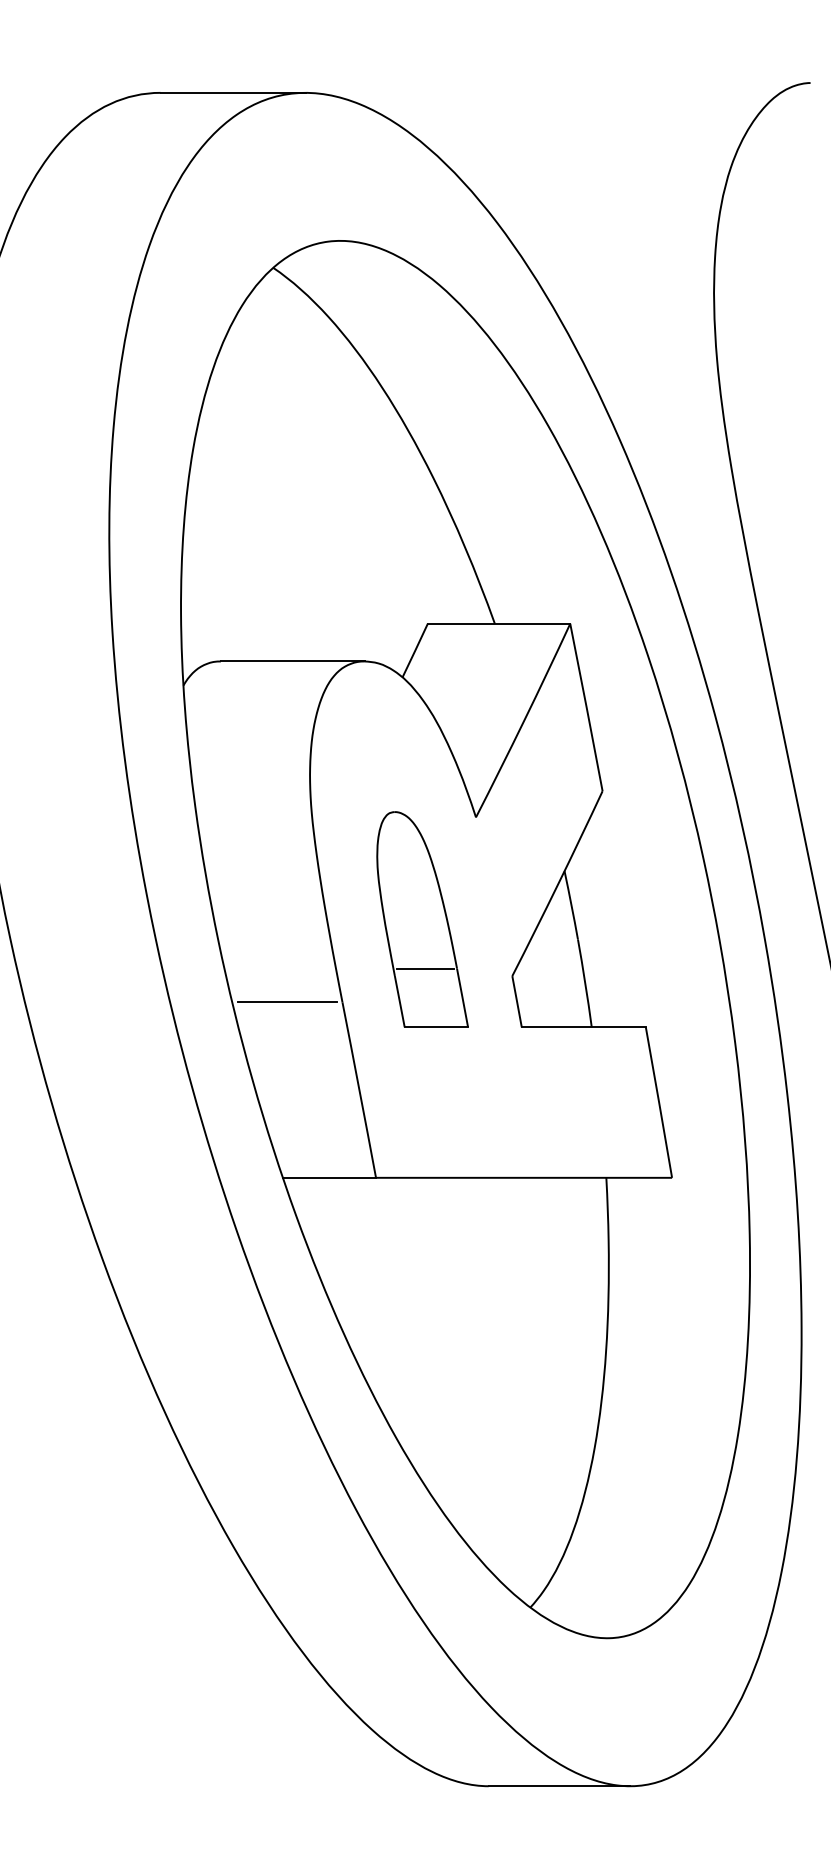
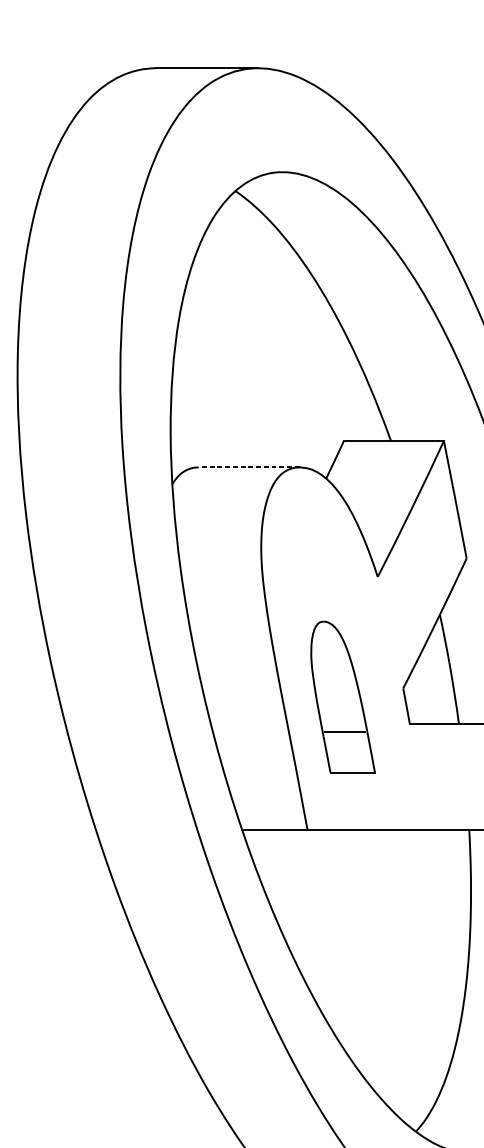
line: (292, 661) -> (248, 467), solid -> dashed
part: (422, 919) -> (343, 697), moved
line: (286, 1002) -> (244, 706), removed

